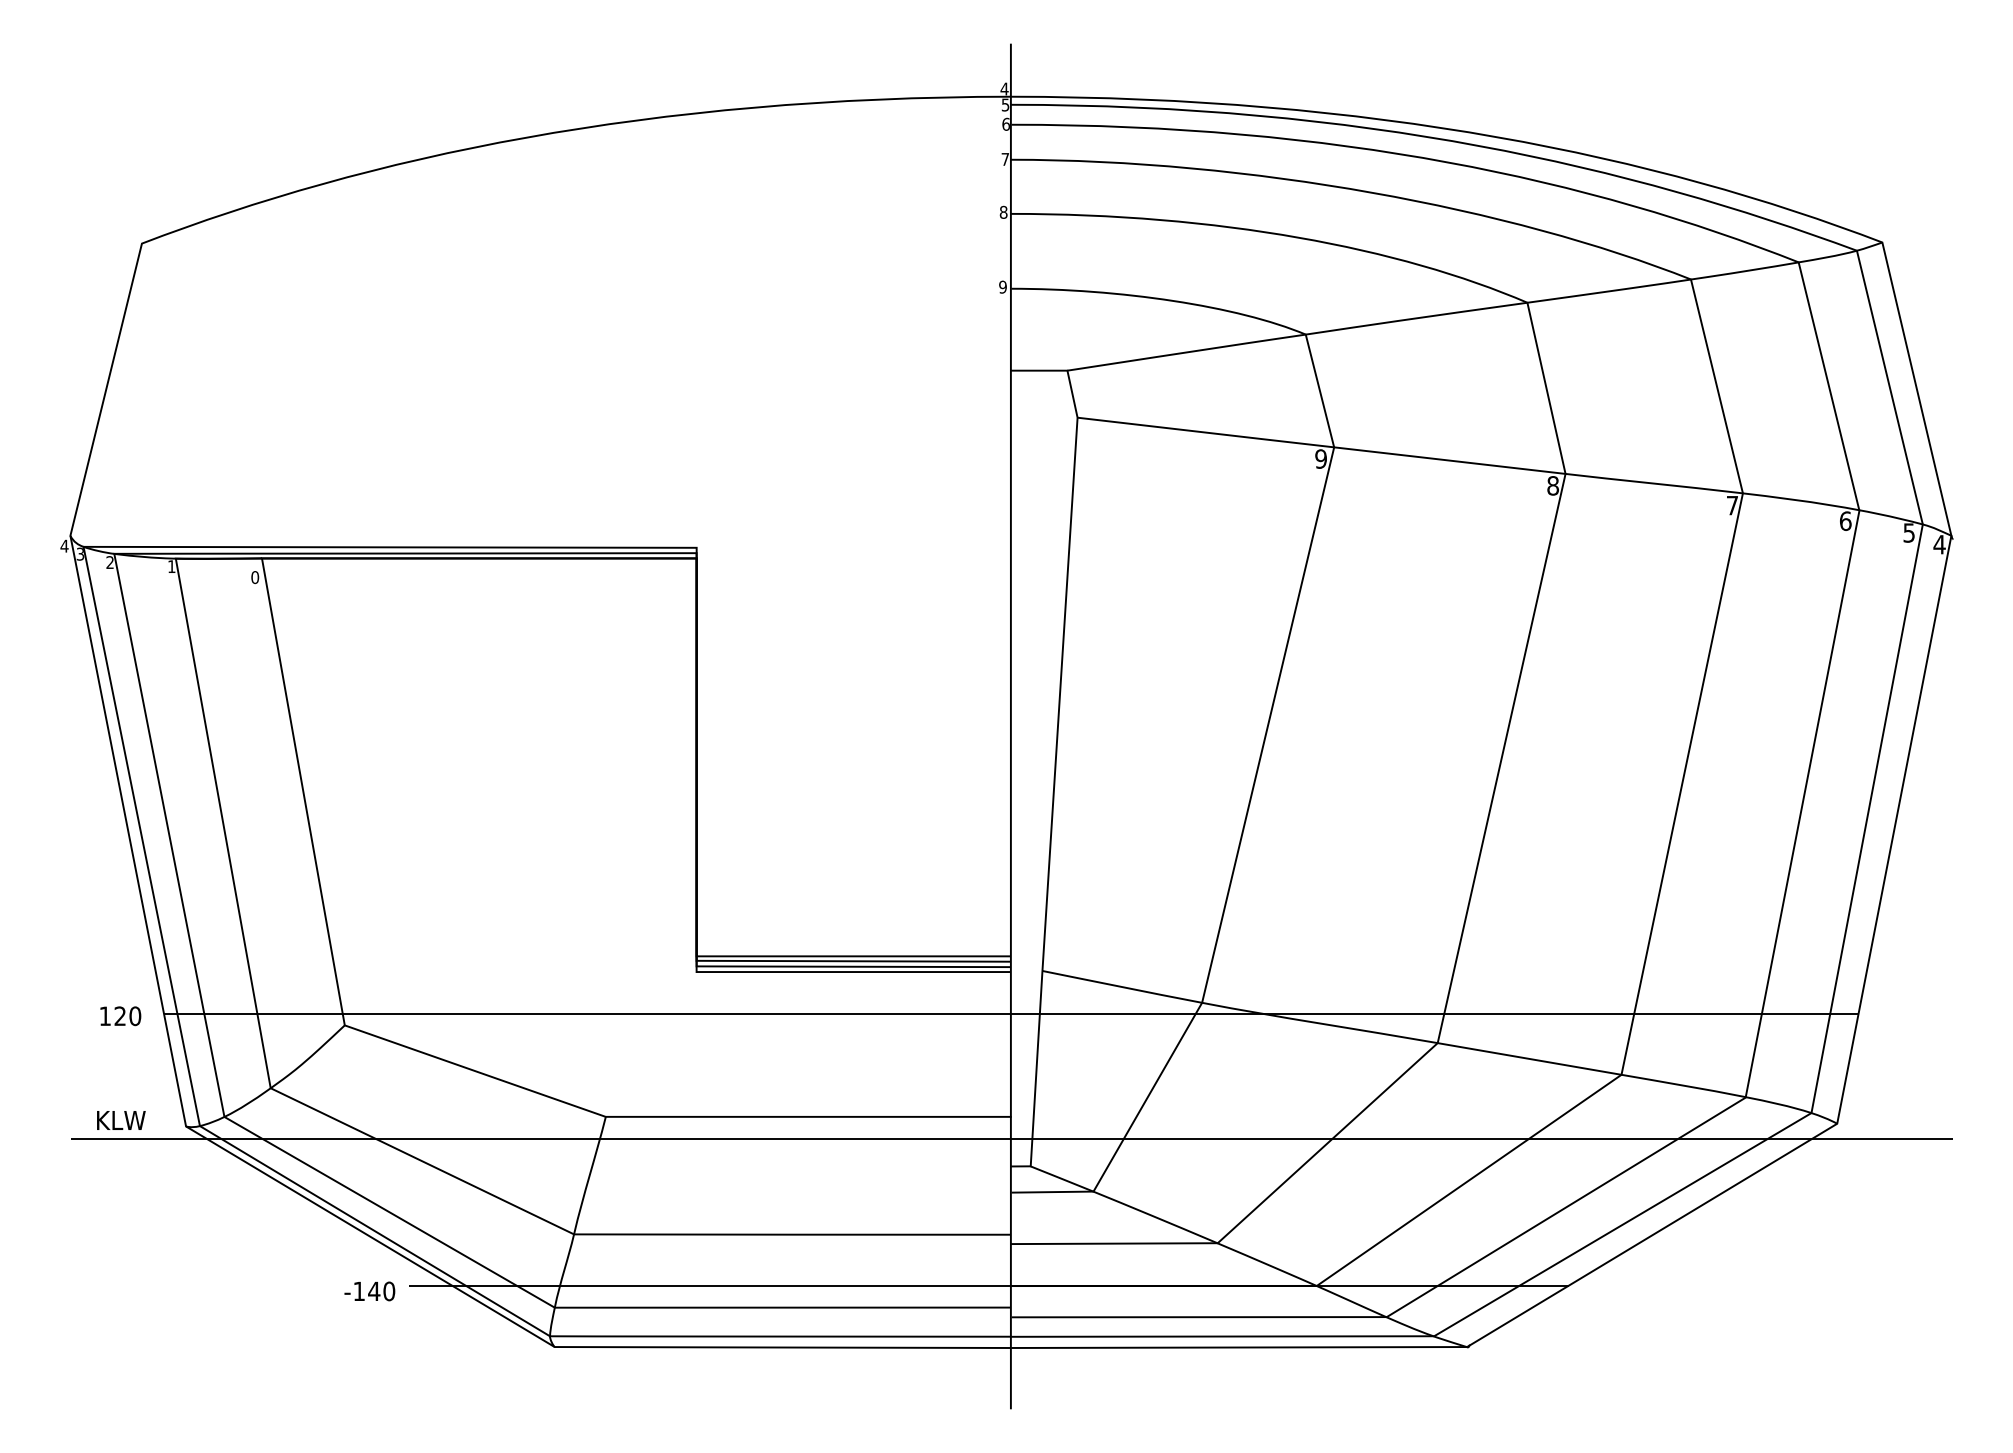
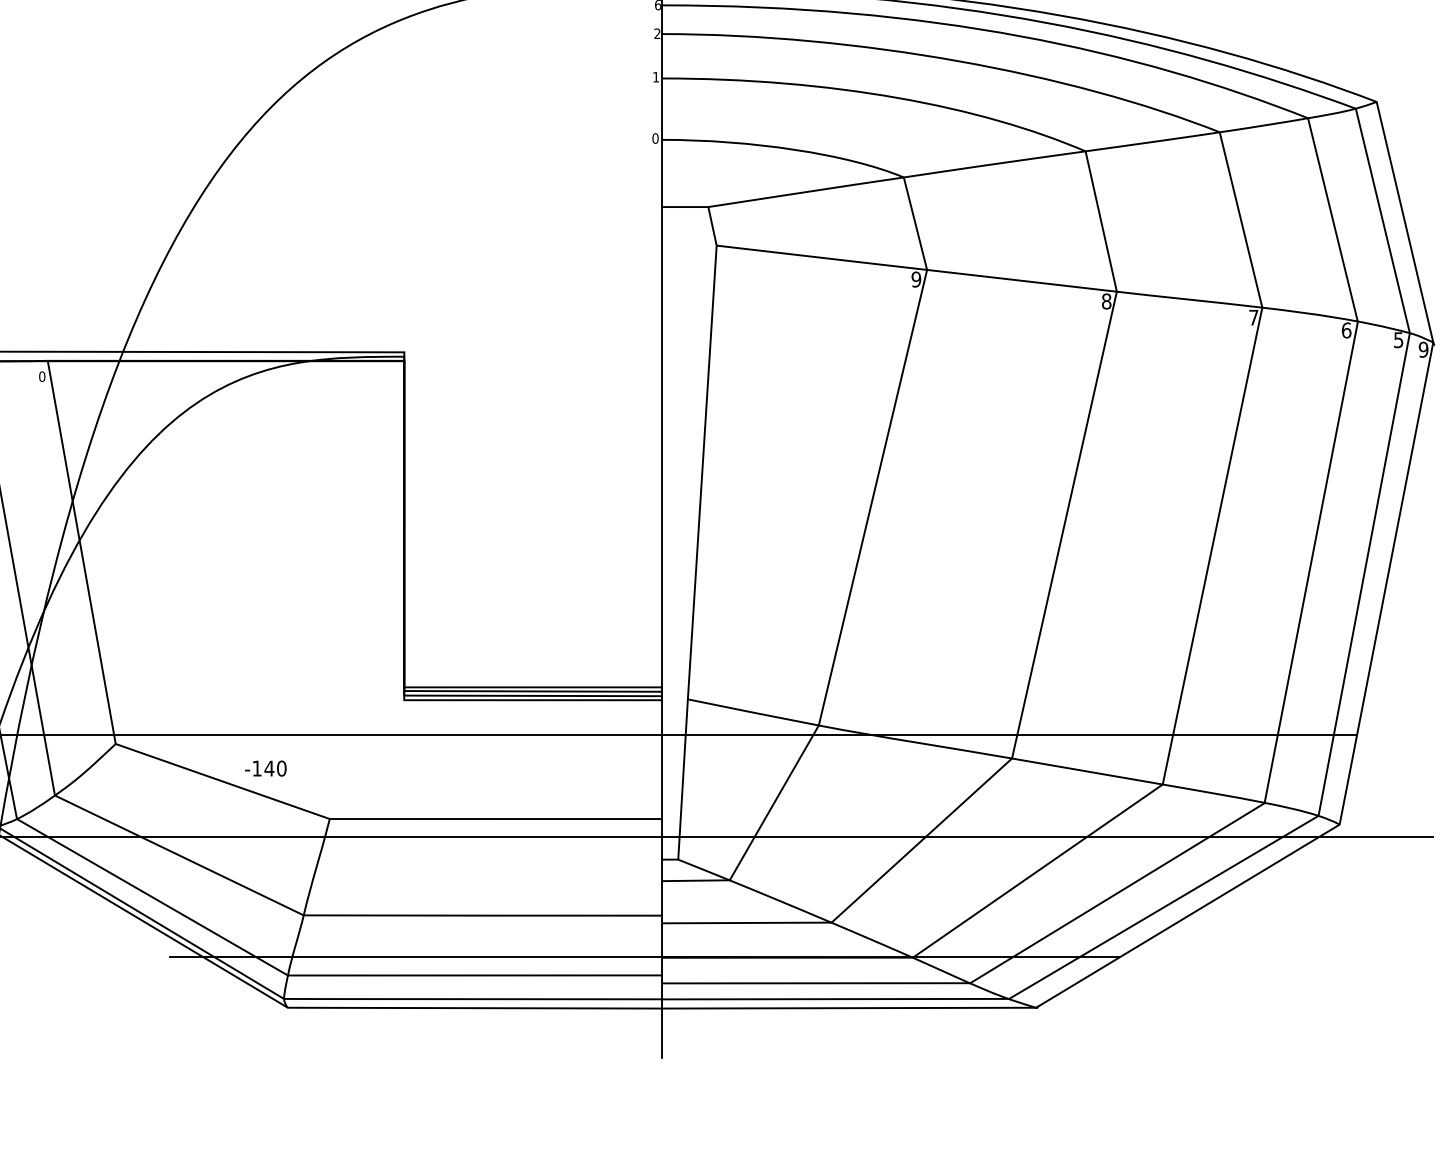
text: (1004, 158) -> (656, 33), 7 -> 2
text: (1003, 211) -> (655, 76), 8 -> 1
text: (1002, 287) -> (655, 138), 9 -> 0
text: (1939, 544) -> (1423, 349), 4 -> 9
text: (369, 1291) -> (265, 768), moved

